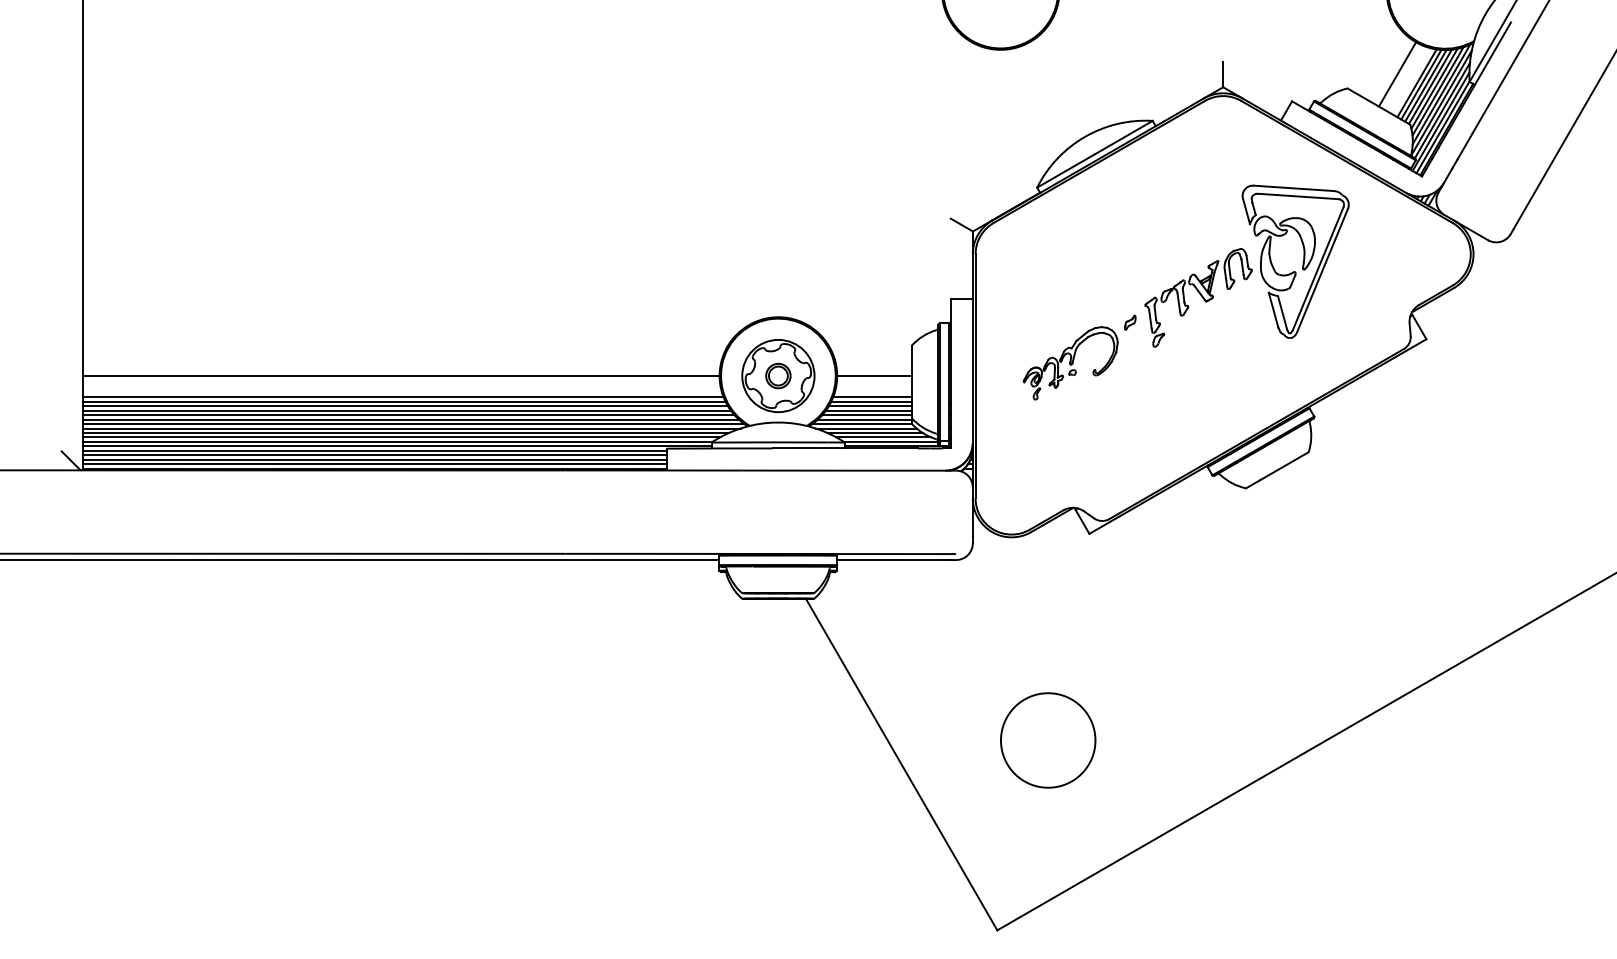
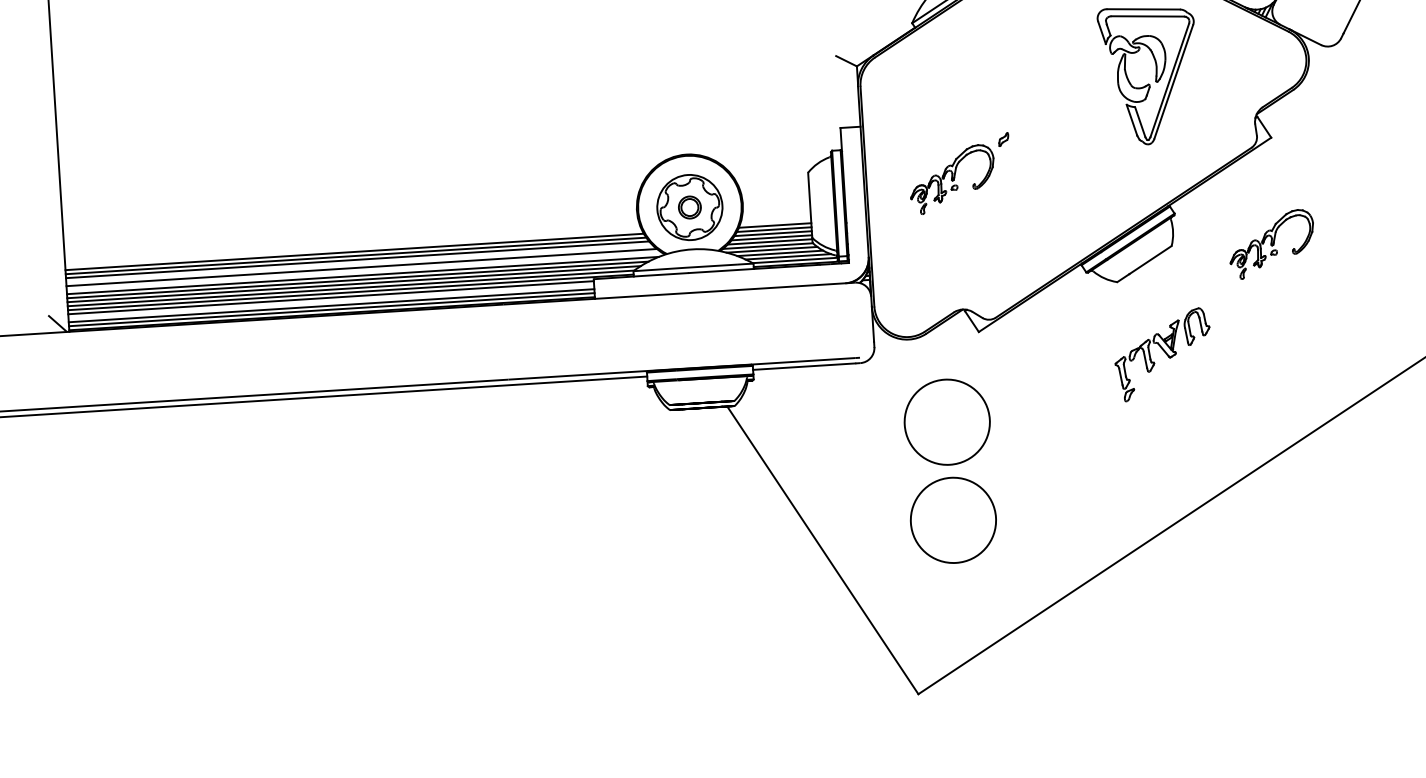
part: (1198, 297) -> (1162, 354), moved
line: (401, 376) -> (350, 229), removed
line: (874, 376) -> (776, 202), removed
line: (403, 397) -> (353, 248), removed
line: (872, 397) -> (775, 221), removed
line: (408, 415) -> (359, 264), removed
line: (413, 424) -> (364, 271), removed
line: (375, 455) -> (331, 301), removed
part: (1419, 457) -> (1271, 244), added
circle: (1048, 631) -> (947, 422), added

